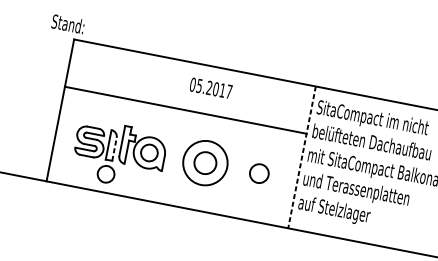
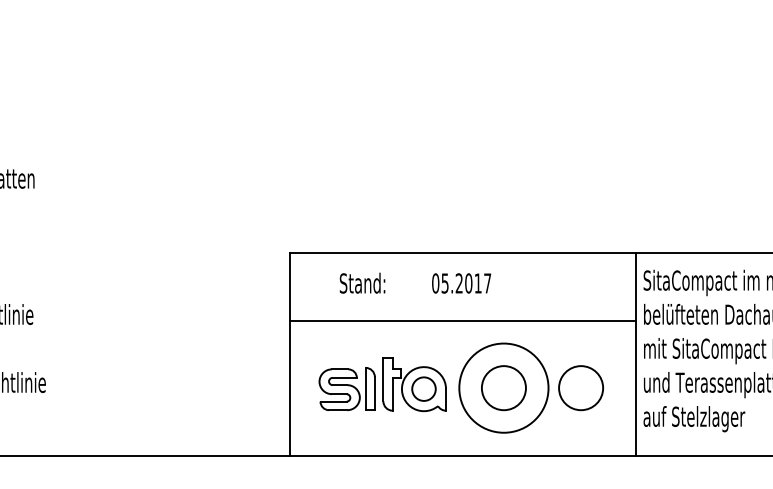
text: (68, 23) -> (362, 282), moved
text: (210, 88) -> (461, 283), moved
line: (114, 149) -> (374, 393), dashed -> solid
line: (301, 157) -> (635, 354), dashed -> solid
circle: (205, 162) -> (503, 387), size x1.43
circle: (205, 163) -> (503, 388), size x1.43
circle: (105, 173) -> (369, 429), removed
circle: (259, 173) -> (581, 388), size x1.67

